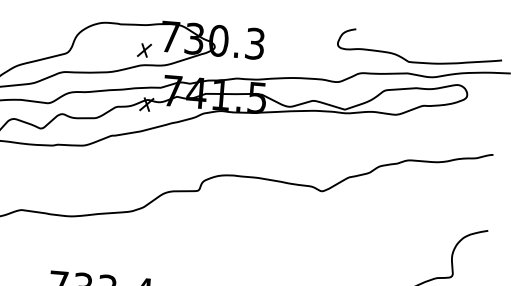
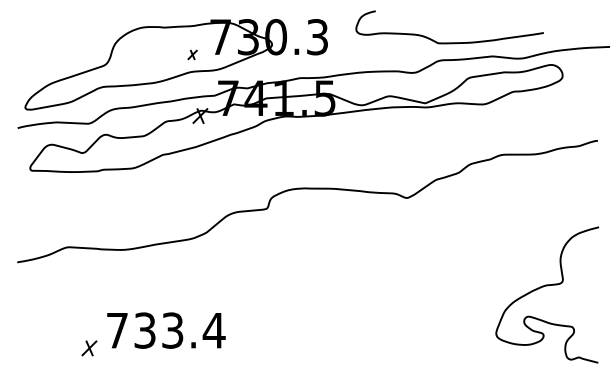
part: (144, 50) -> (192, 54), size x0.6
curve: (418, 62) -> (449, 42), moved

